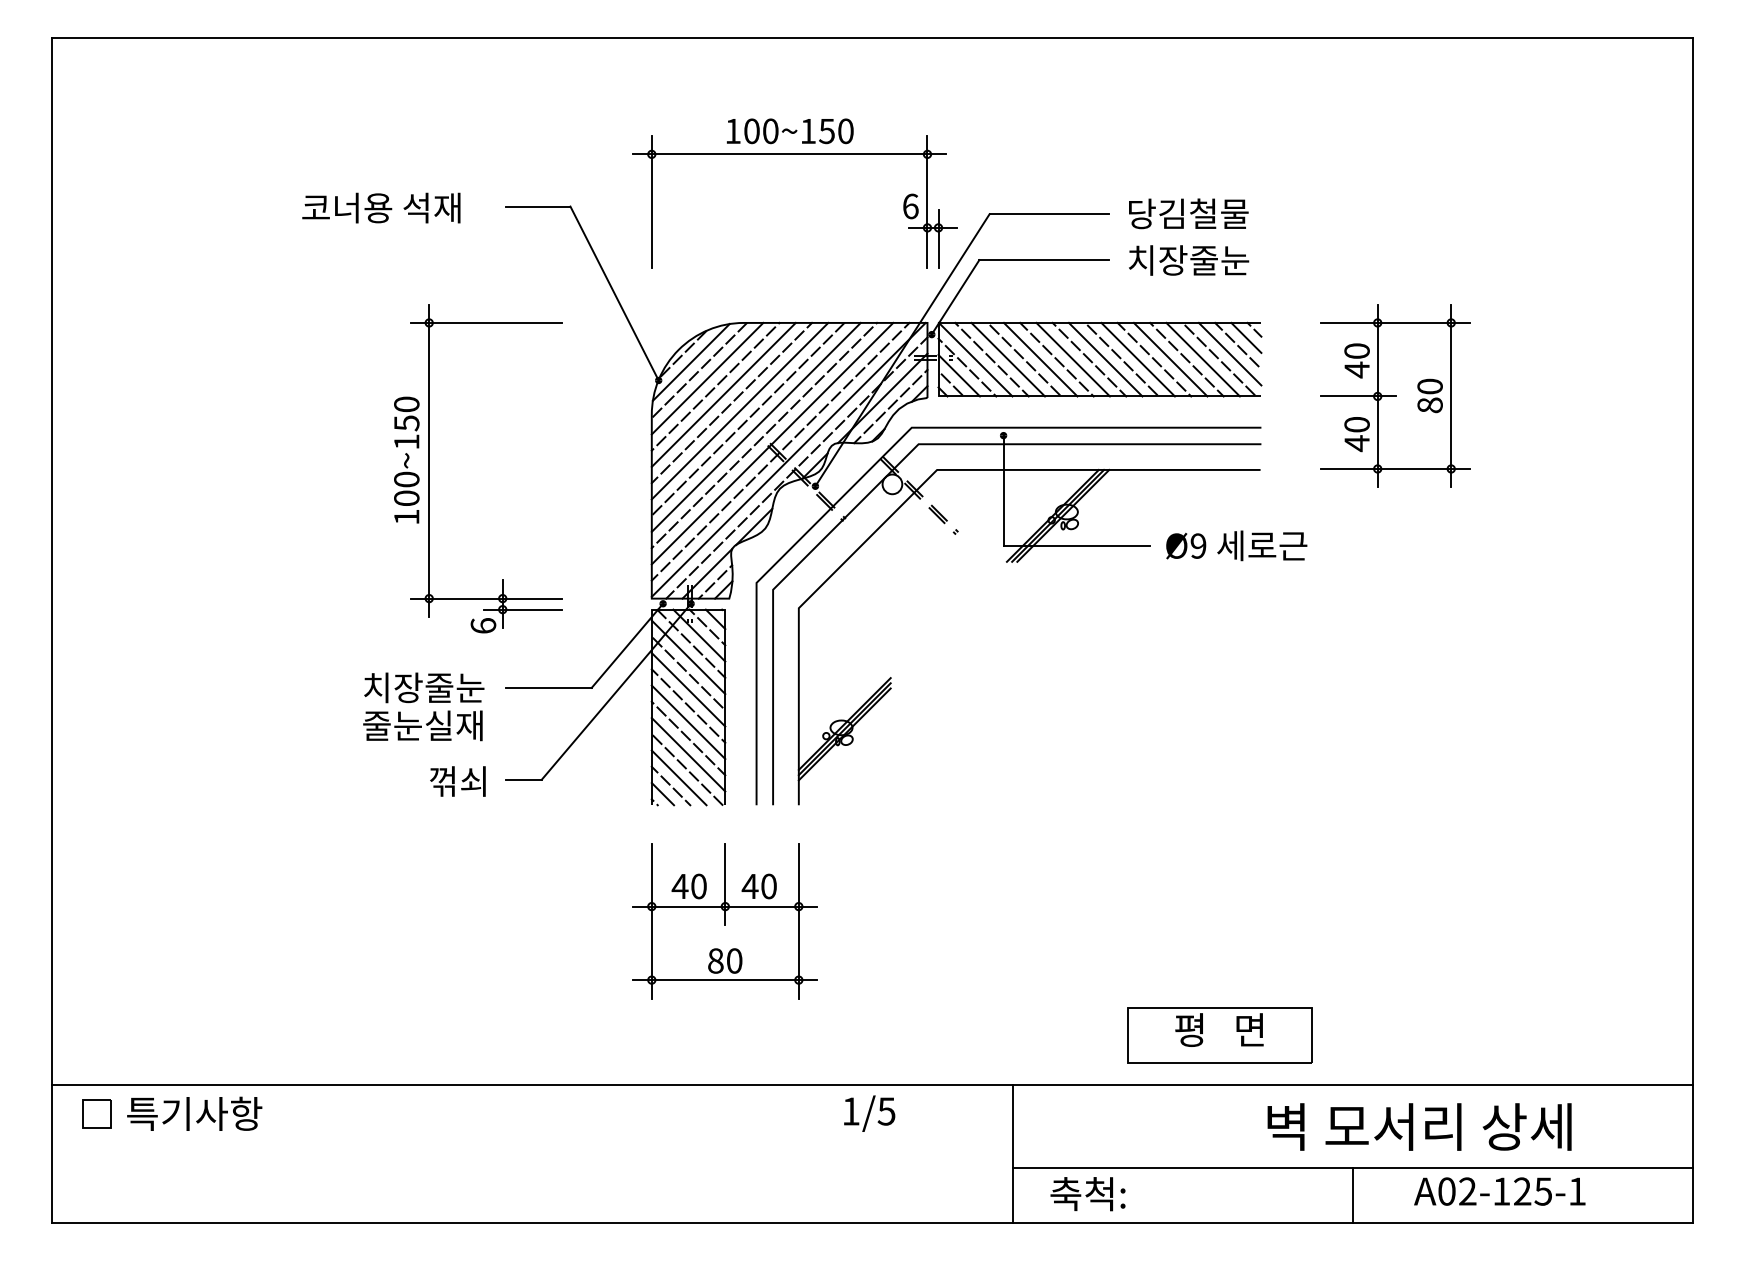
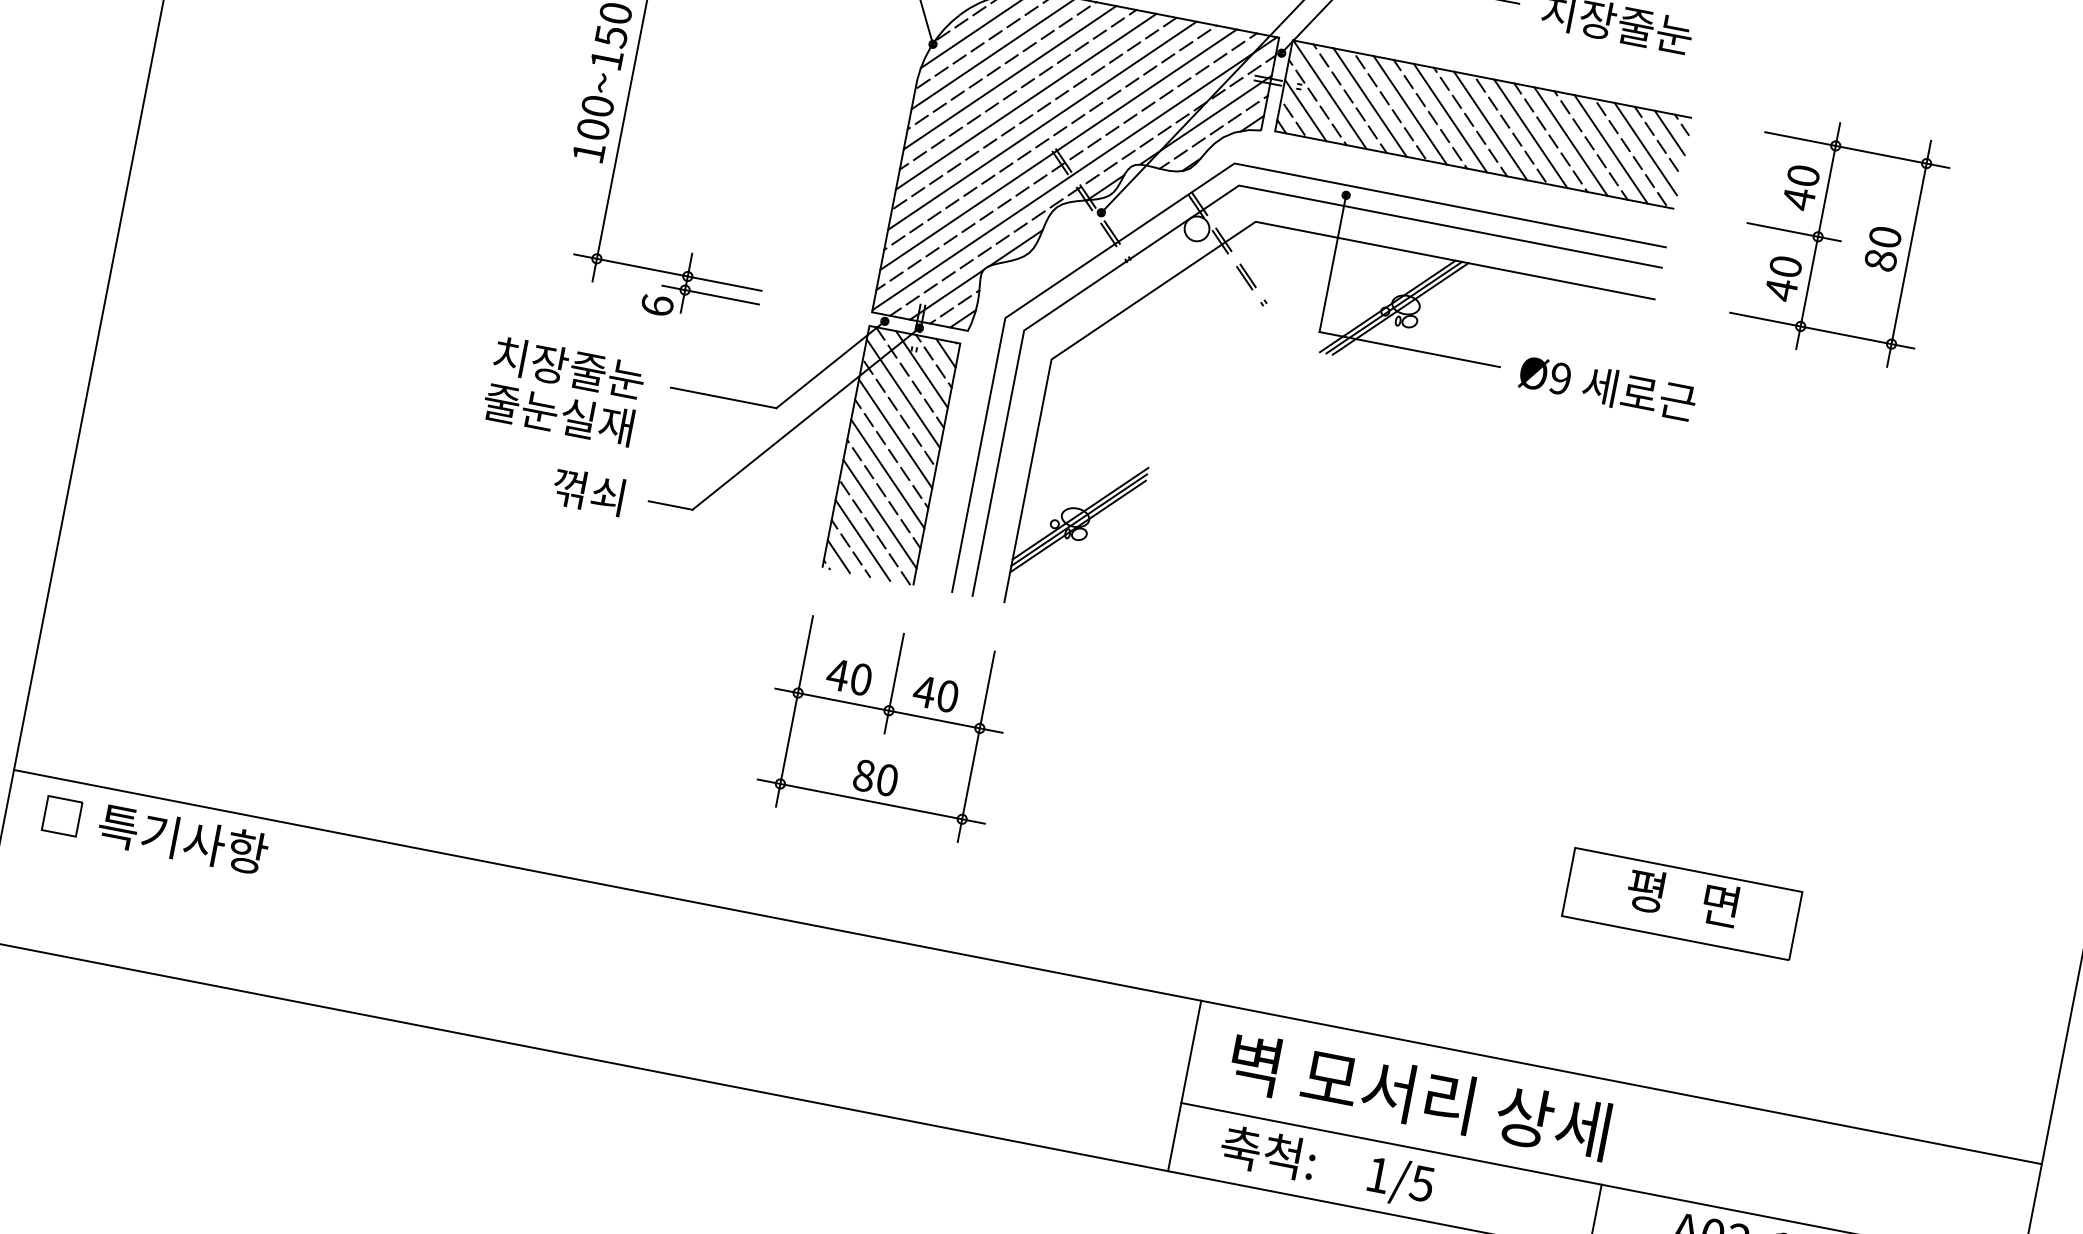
part: (1219, 1035) -> (1681, 904), moved
text: (869, 1113) -> (1400, 1182), moved
text: (1419, 1126) -> (1419, 1096), moved

